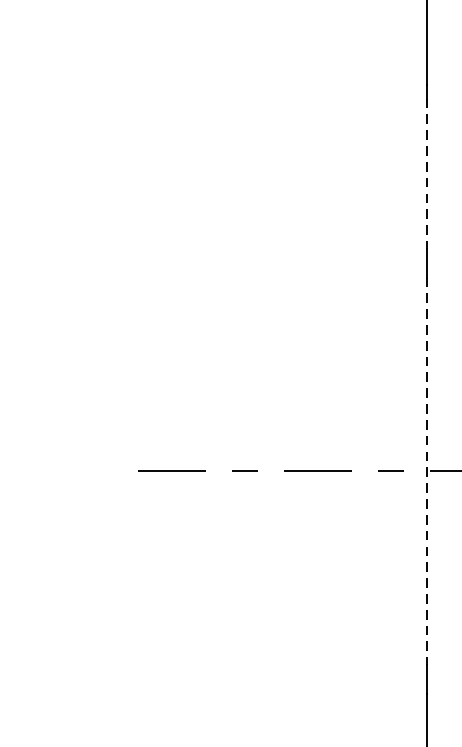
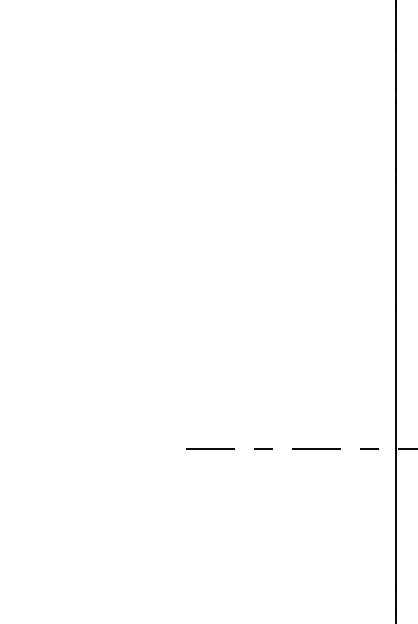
line: (426, 174) -> (395, 234), dashed -> solid
line: (426, 471) -> (395, 449), dashed -> solid

